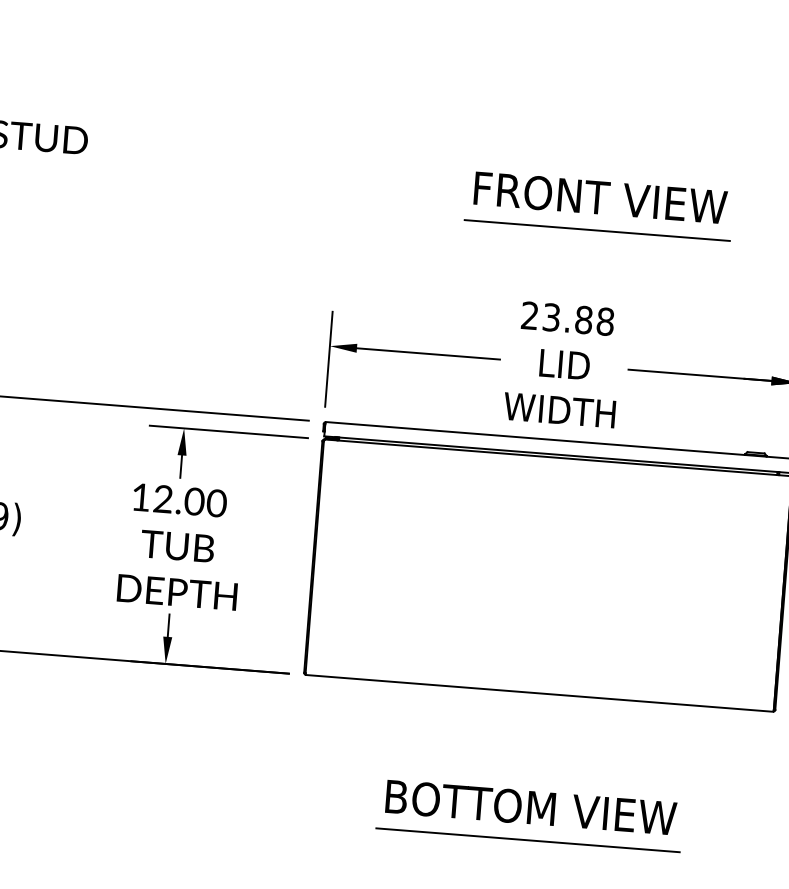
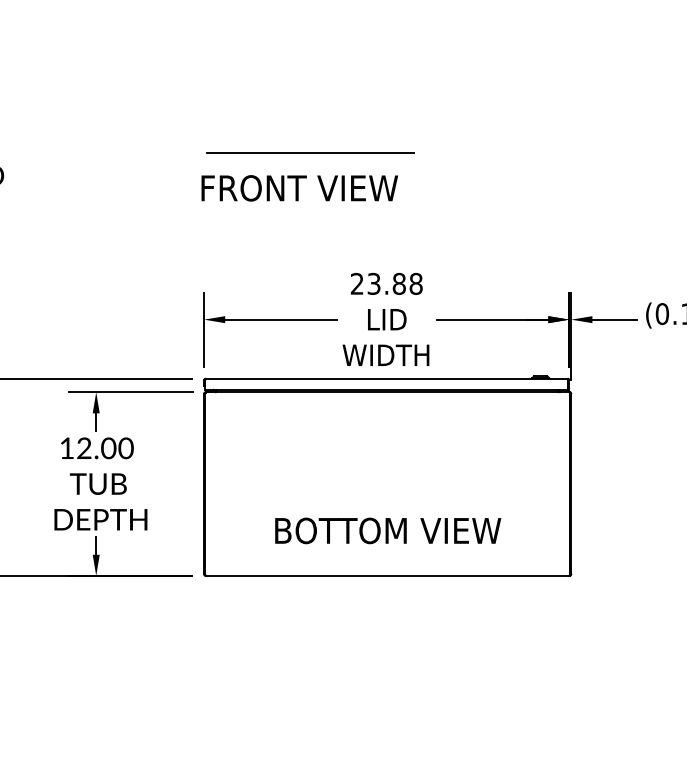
text: (600, 198) -> (299, 188), moved
line: (597, 230) -> (310, 152), moved
text: (531, 807) -> (388, 530), moved
line: (527, 840) -> (387, 690), removed

